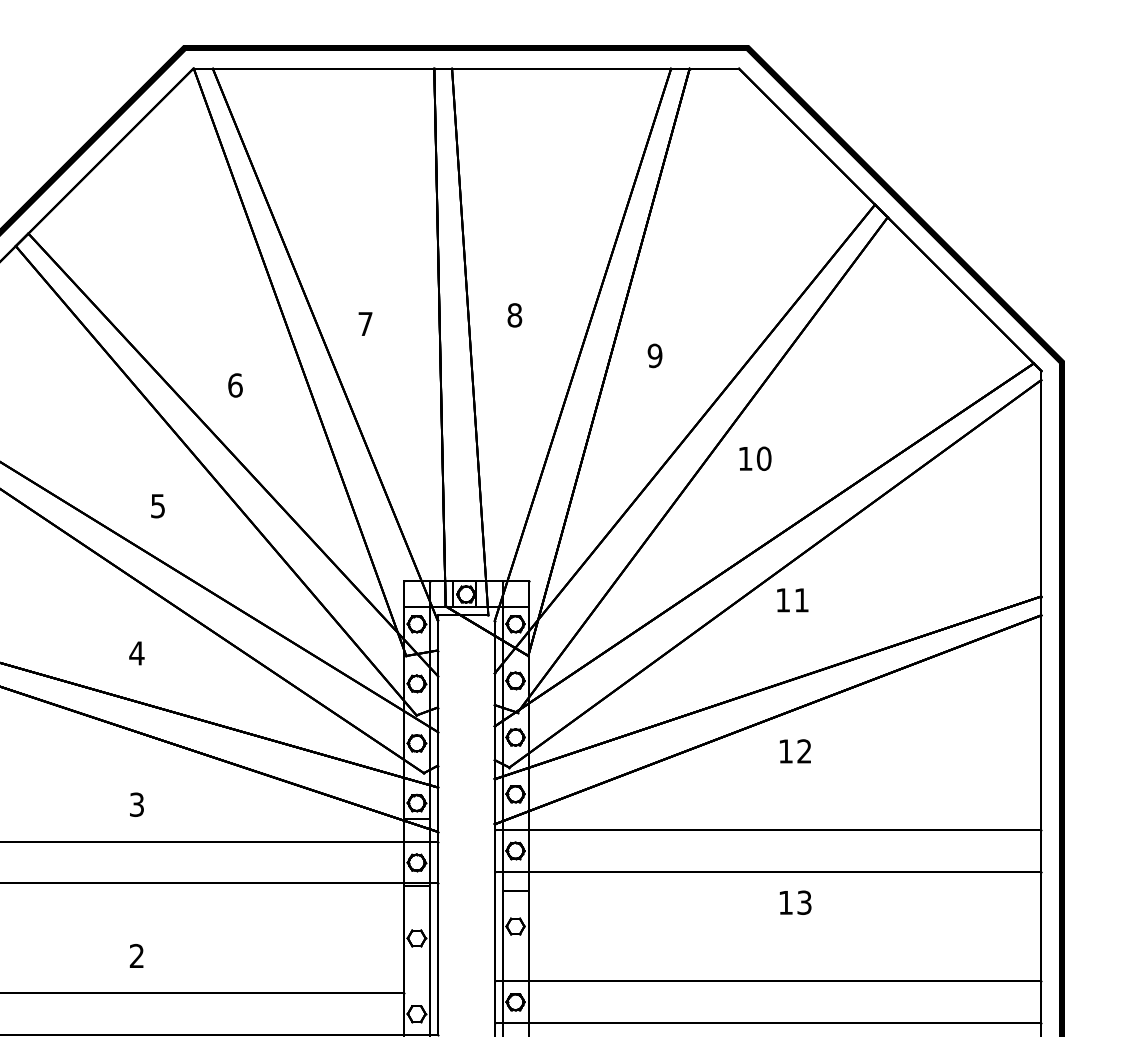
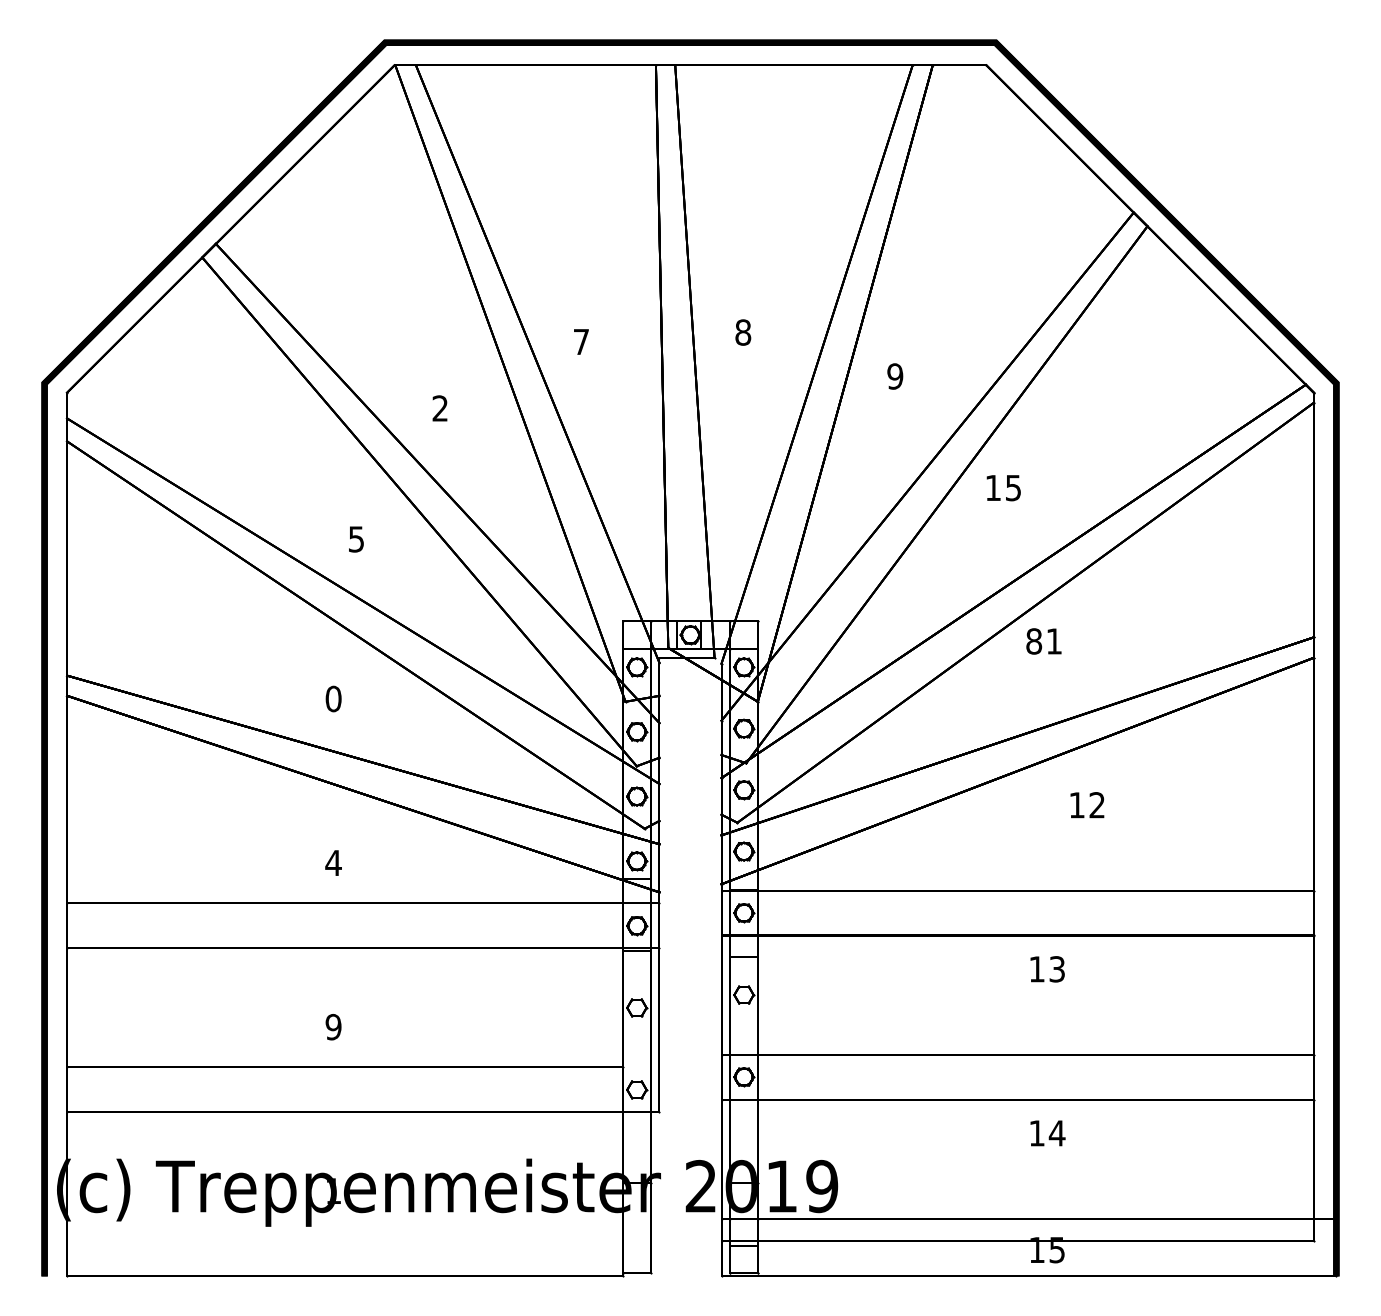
text: (235, 385) -> (440, 408), 6 -> 2
text: (764, 458) -> (1013, 487), 10 -> 15
text: (783, 600) -> (1034, 641), 11 -> 81
text: (136, 652) -> (333, 698), 4 -> 0
text: (795, 751) -> (1087, 805), moved
text: (136, 804) -> (333, 862), 3 -> 4
text: (136, 956) -> (333, 1027), 2 -> 9

